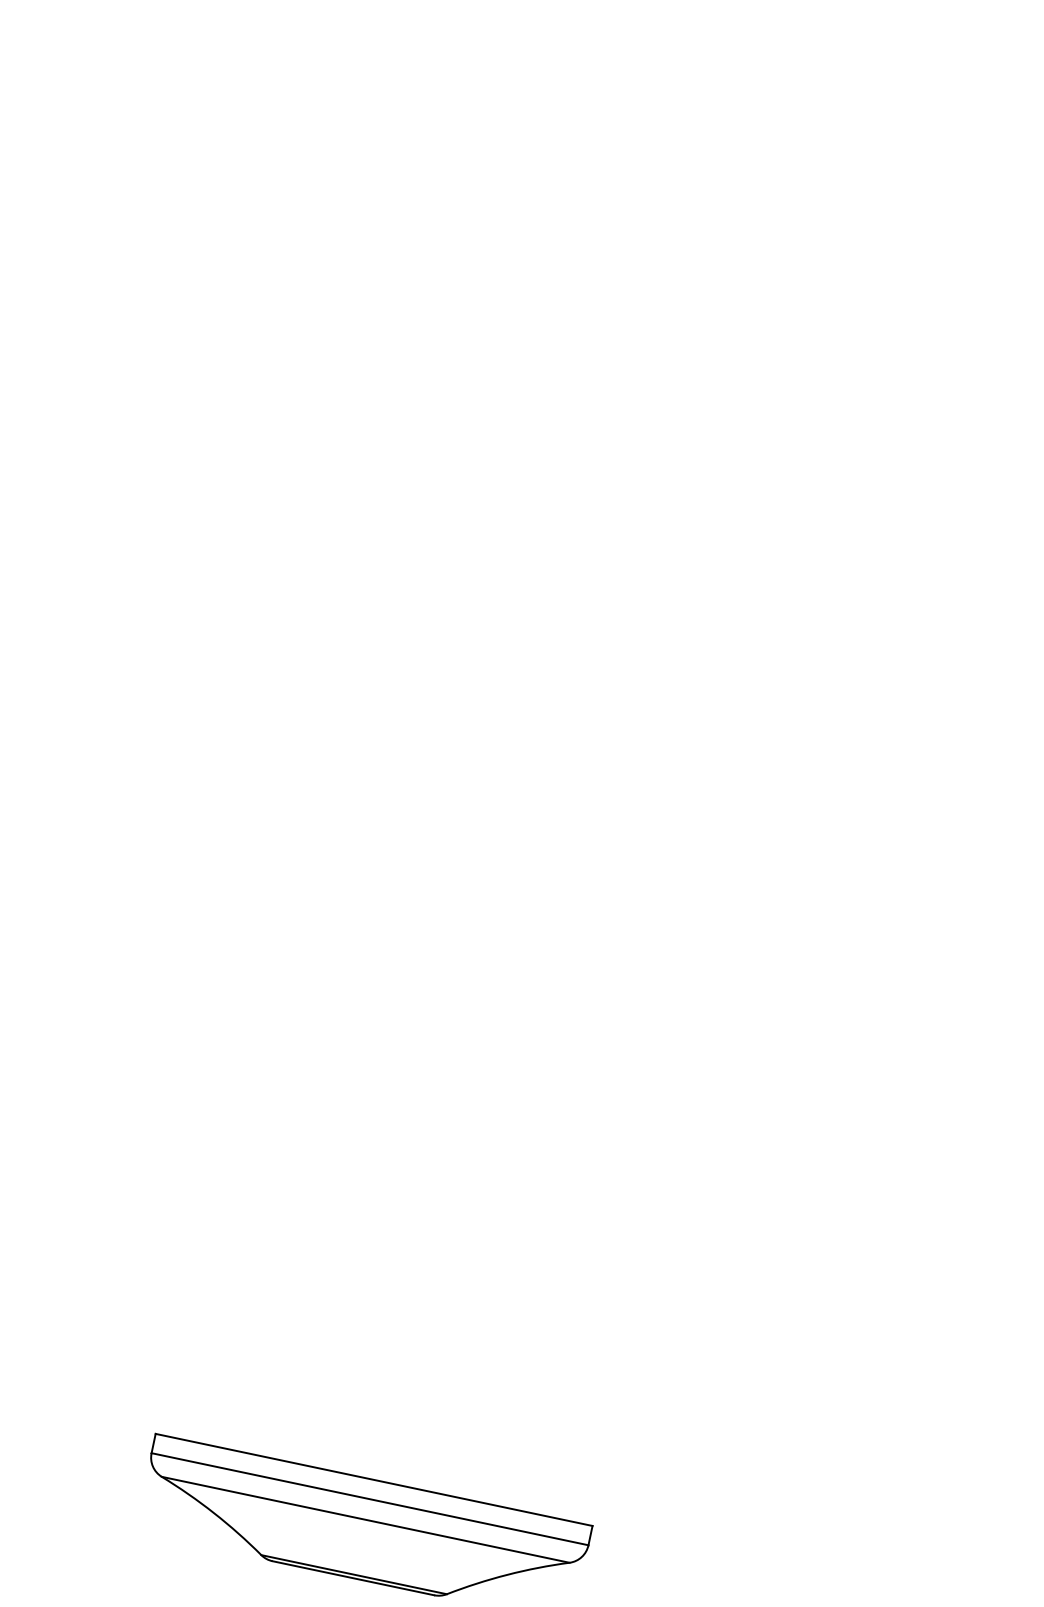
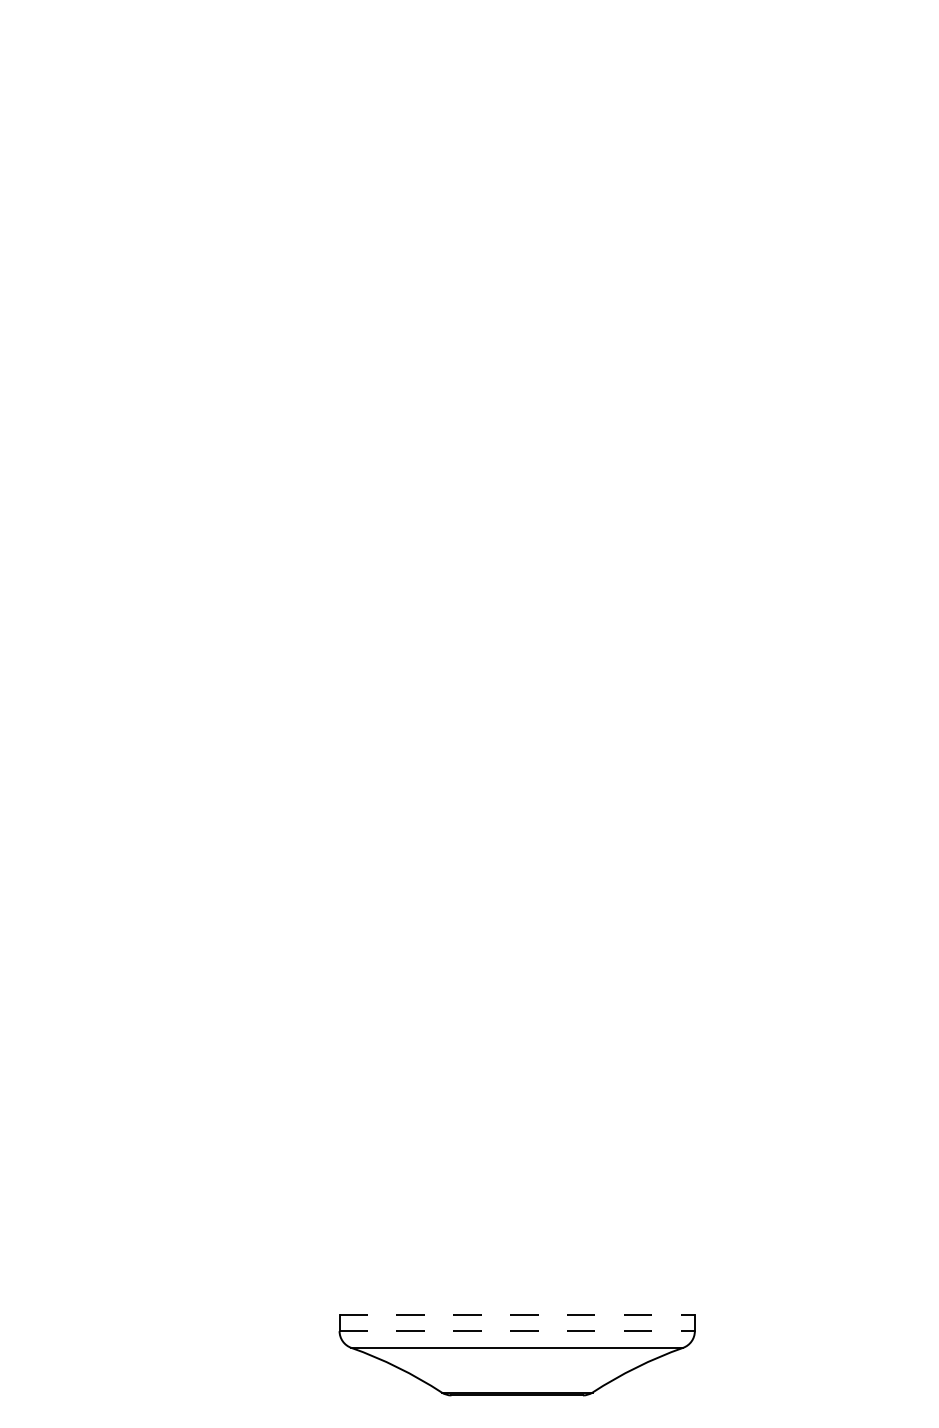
line: (374, 1480) -> (517, 1315), solid -> dashed
line: (370, 1499) -> (517, 1331), solid -> dashed

